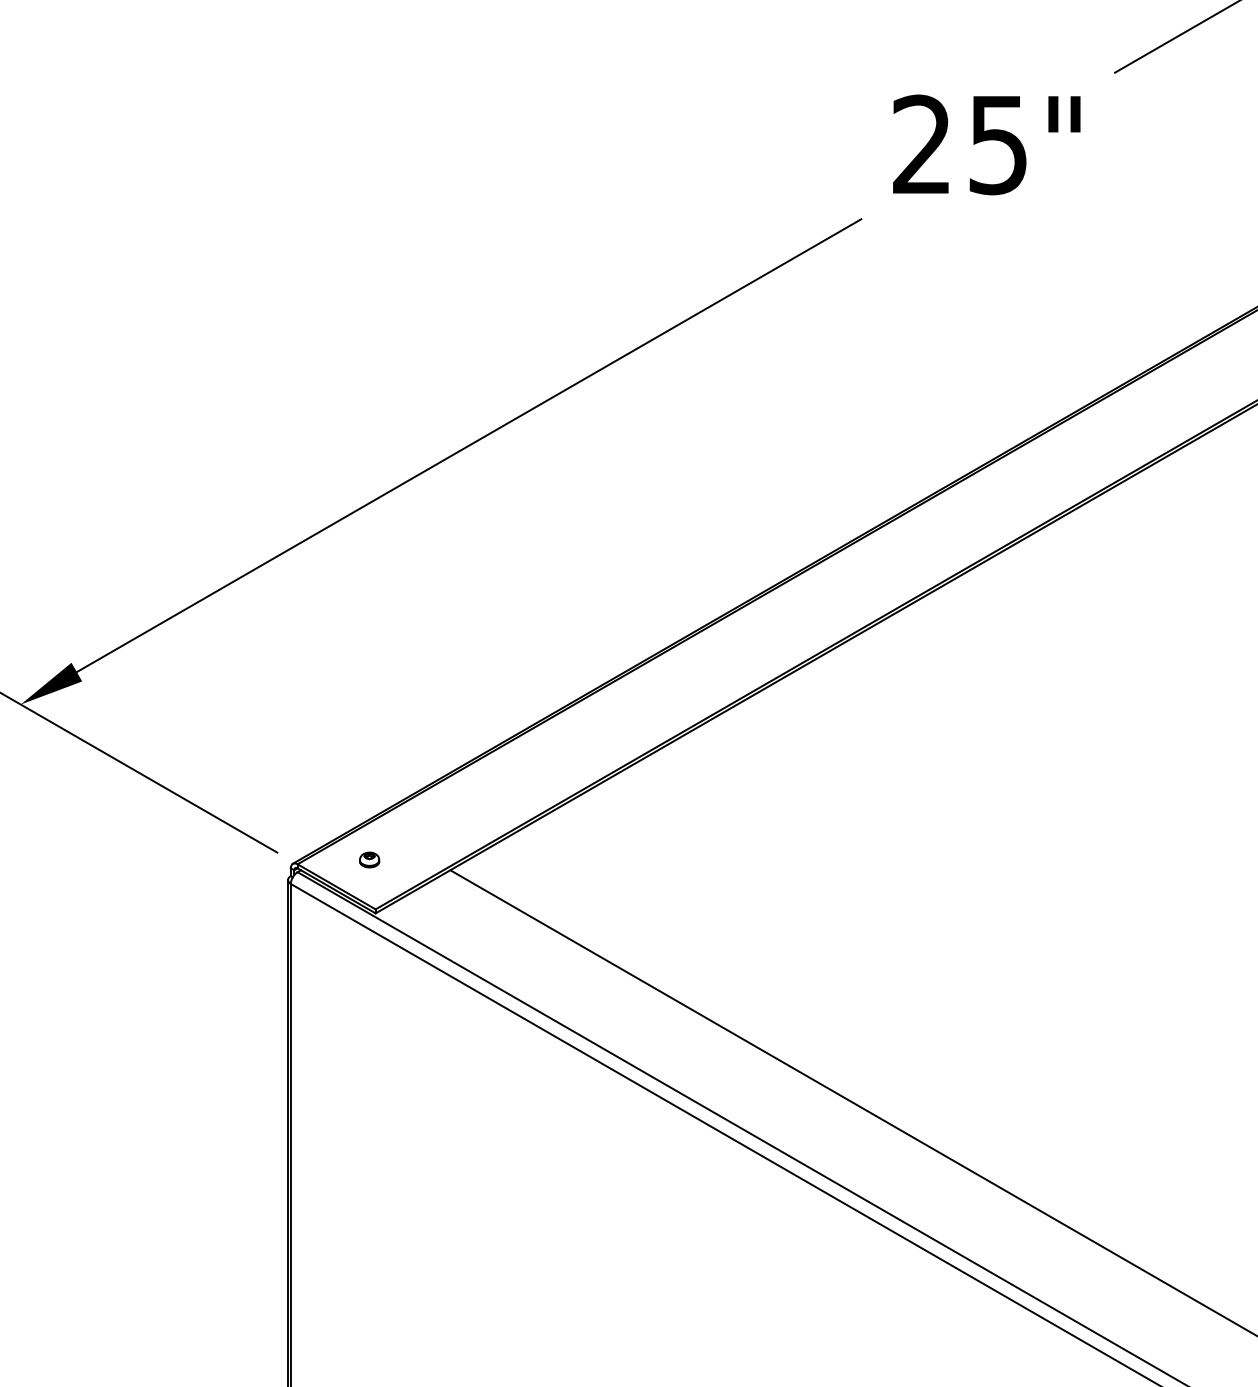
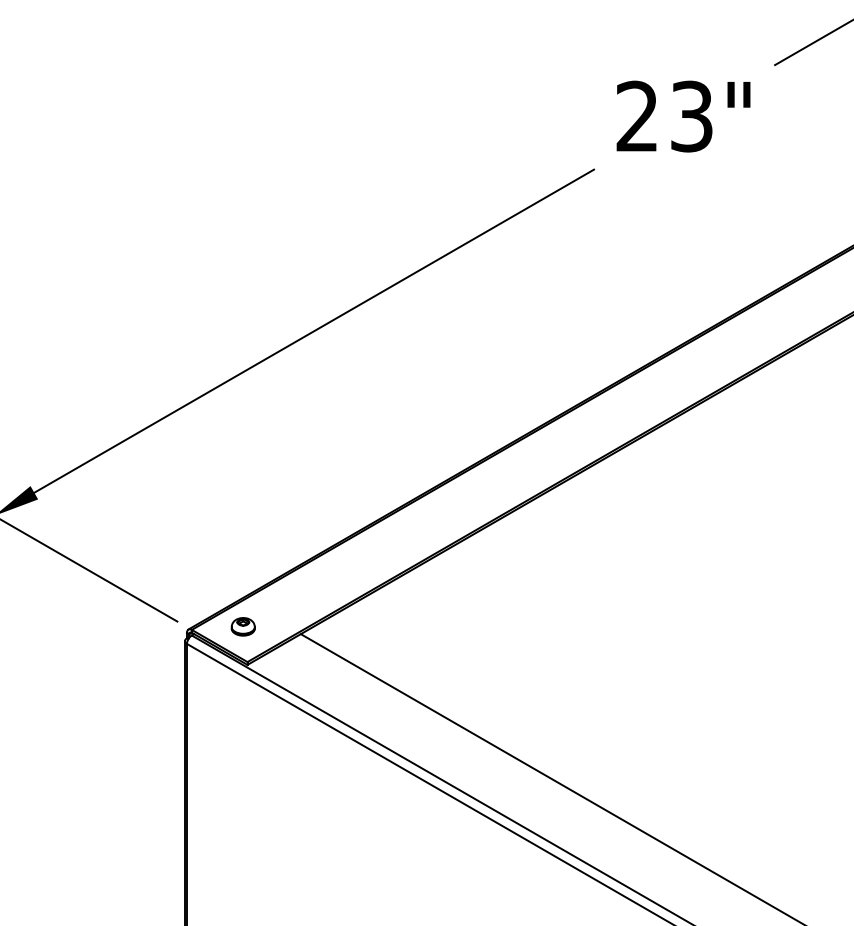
text: (998, 144) -> (691, 116), 25" -> 23"
part: (369, 859) -> (243, 626), size x1.67

